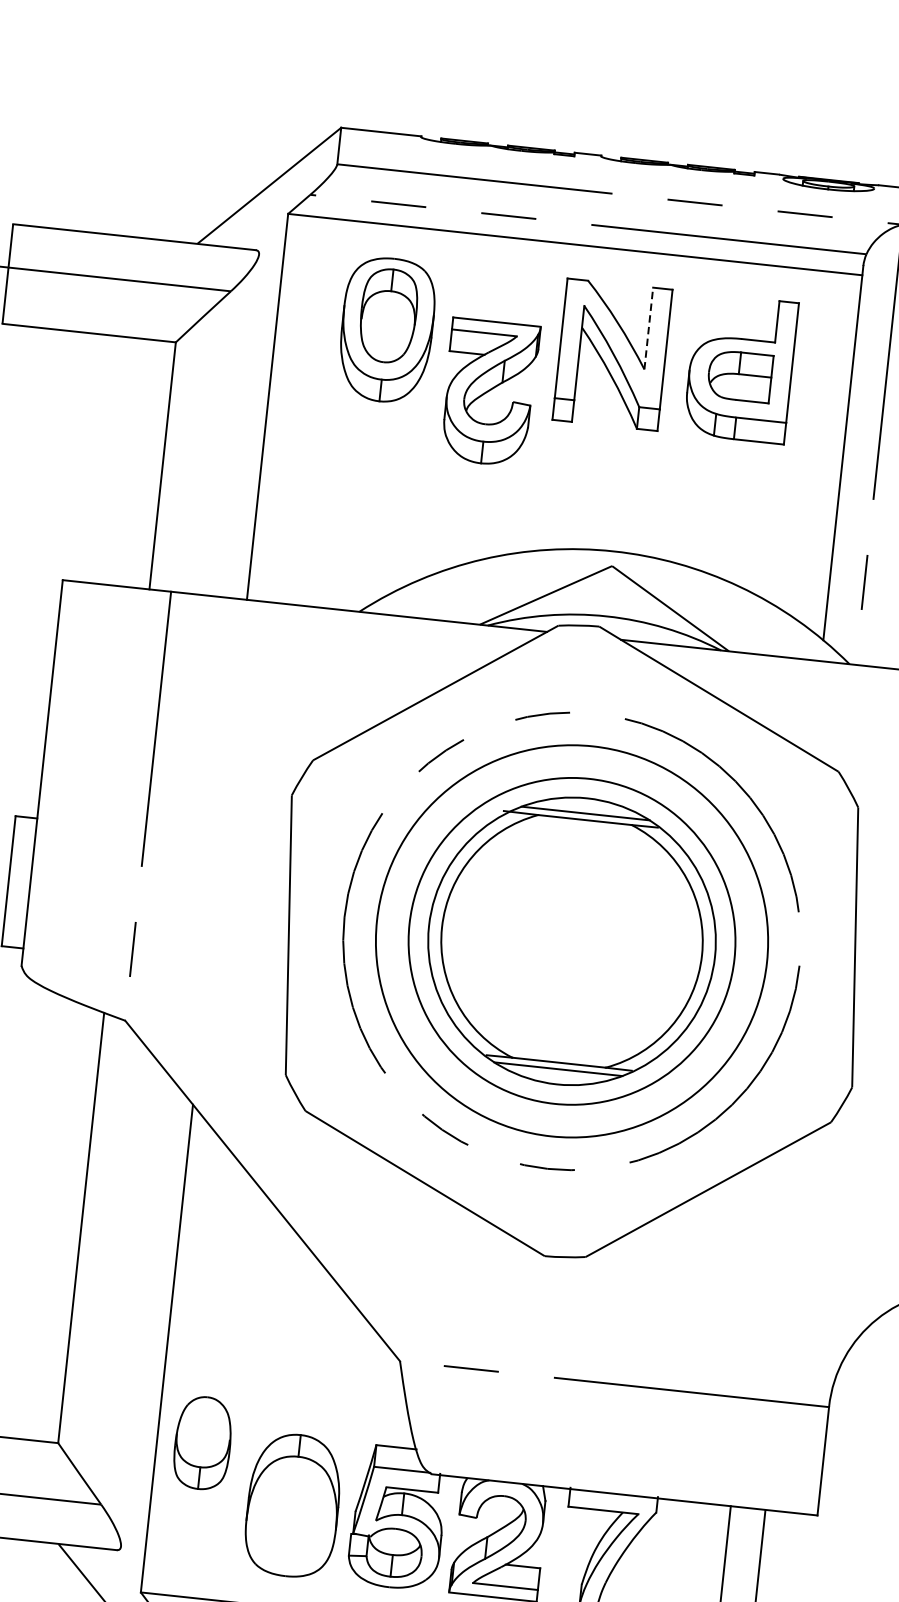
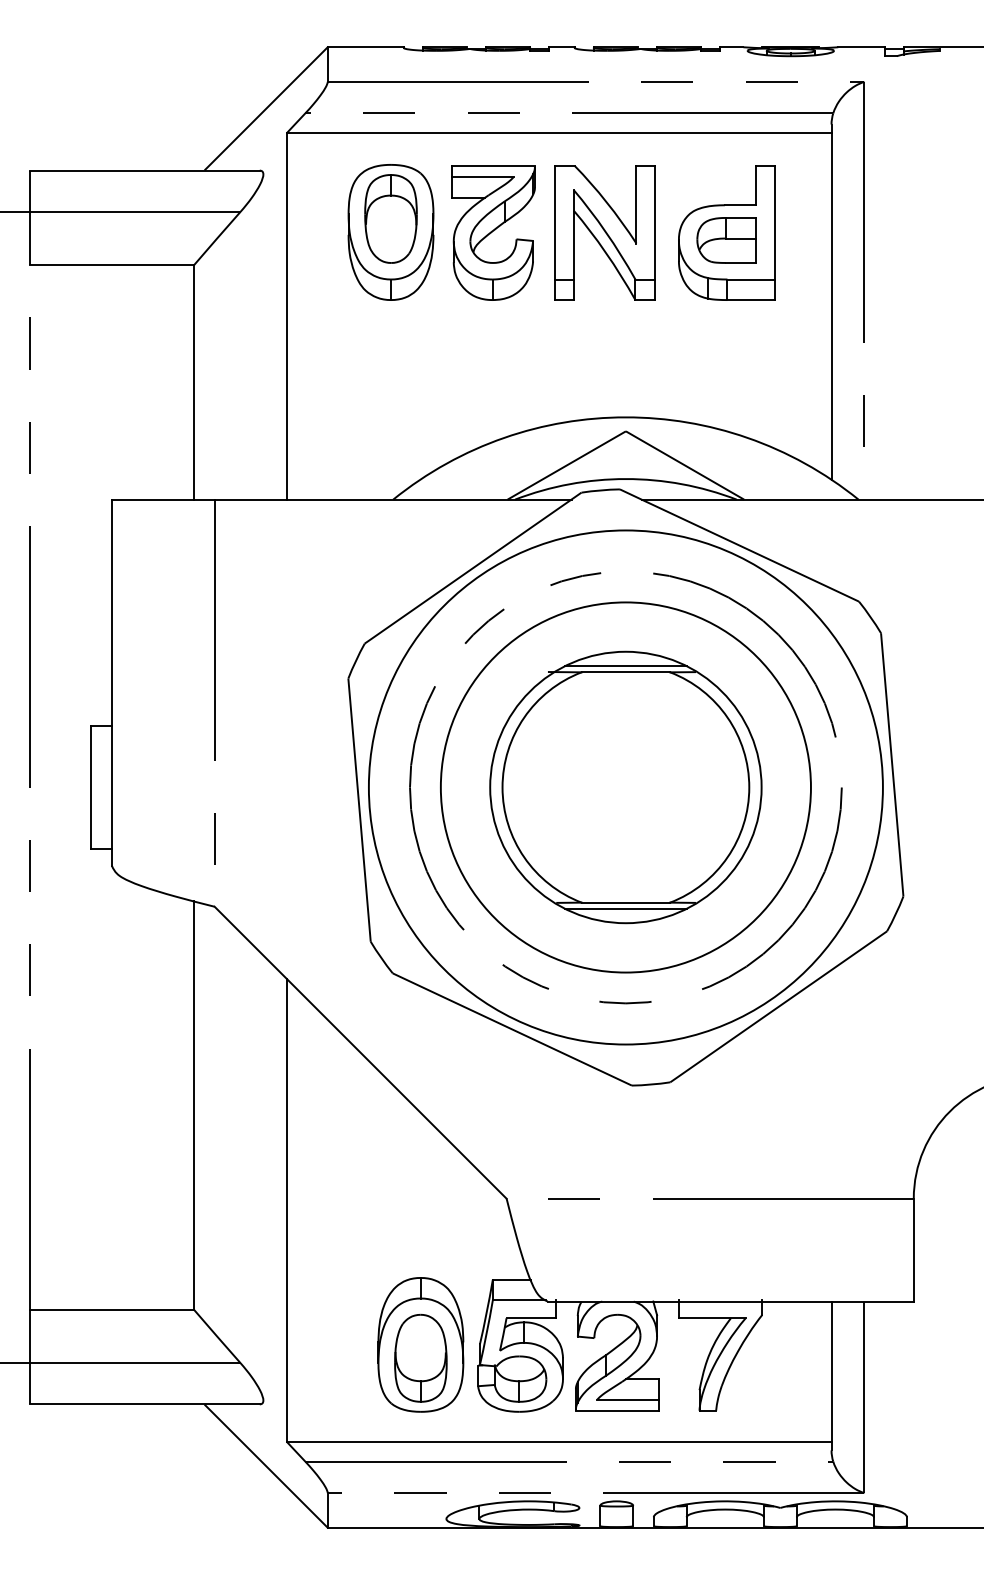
line: (648, 328) -> (636, 204), dashed -> solid
part: (489, 392) -> (493, 232), moved
circle: (571, 941) -> (625, 787), size x1.67
part: (202, 1442) -> (420, 1357), moved

